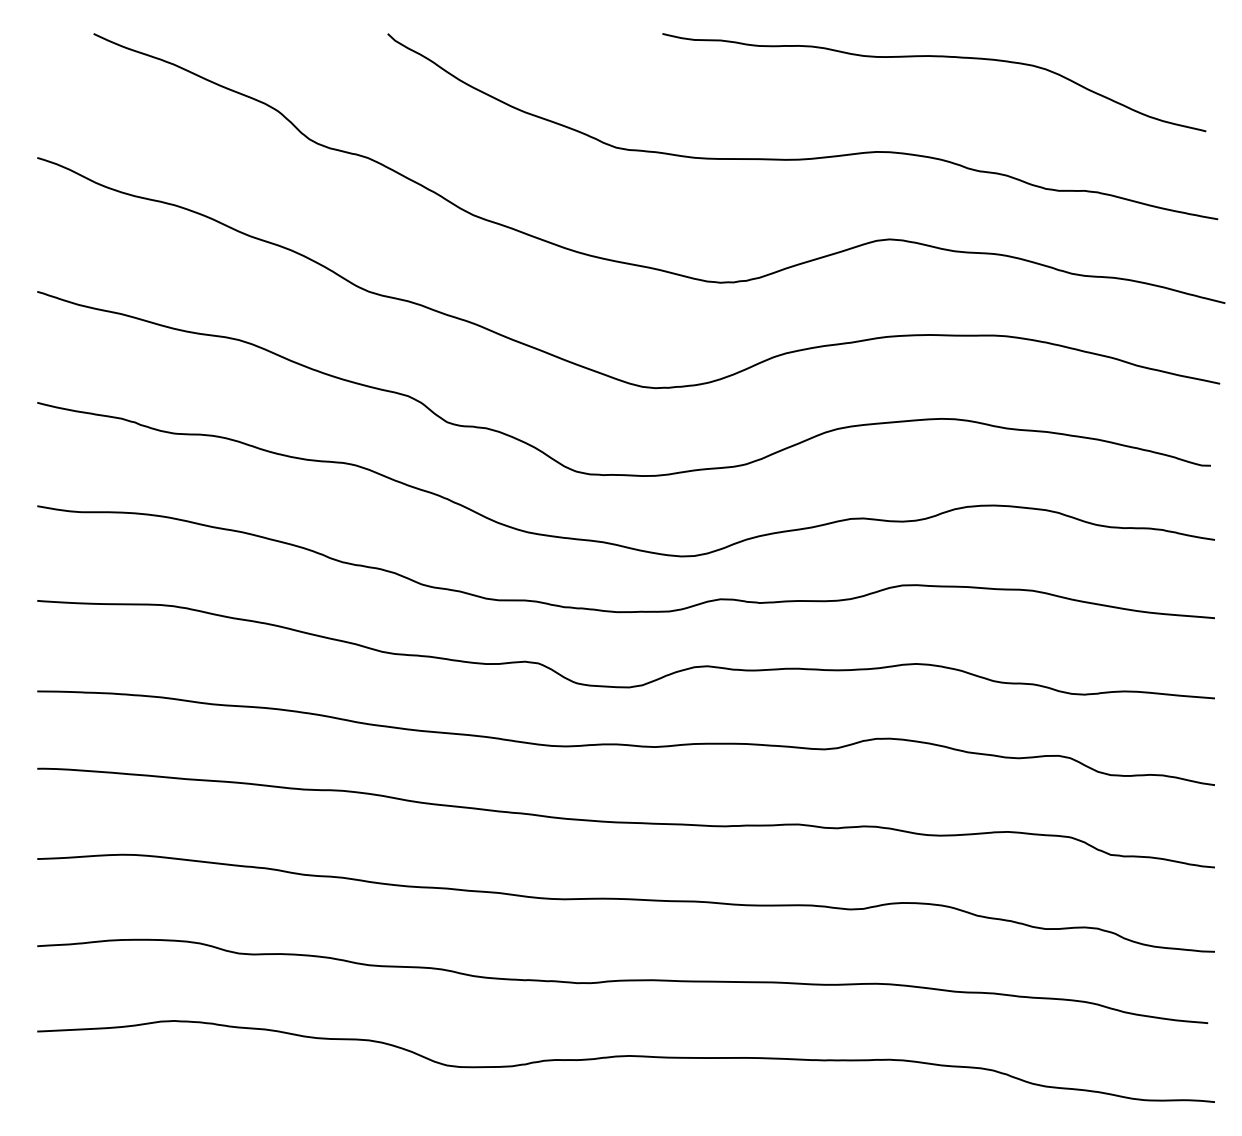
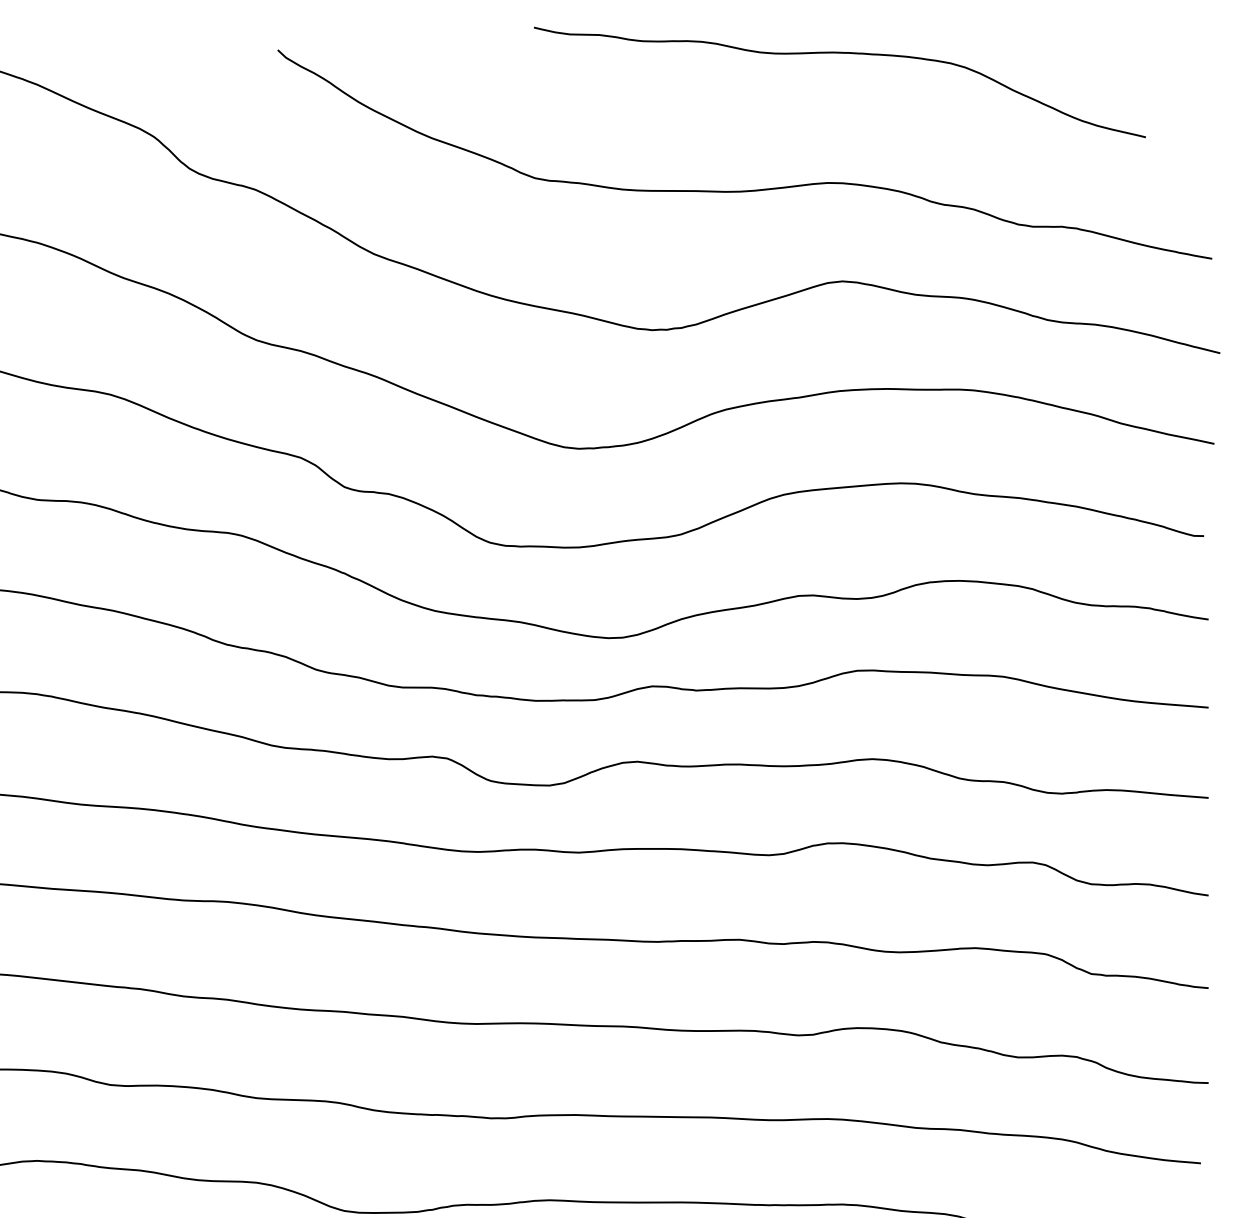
curve: (934, 57) -> (840, 54), moved

